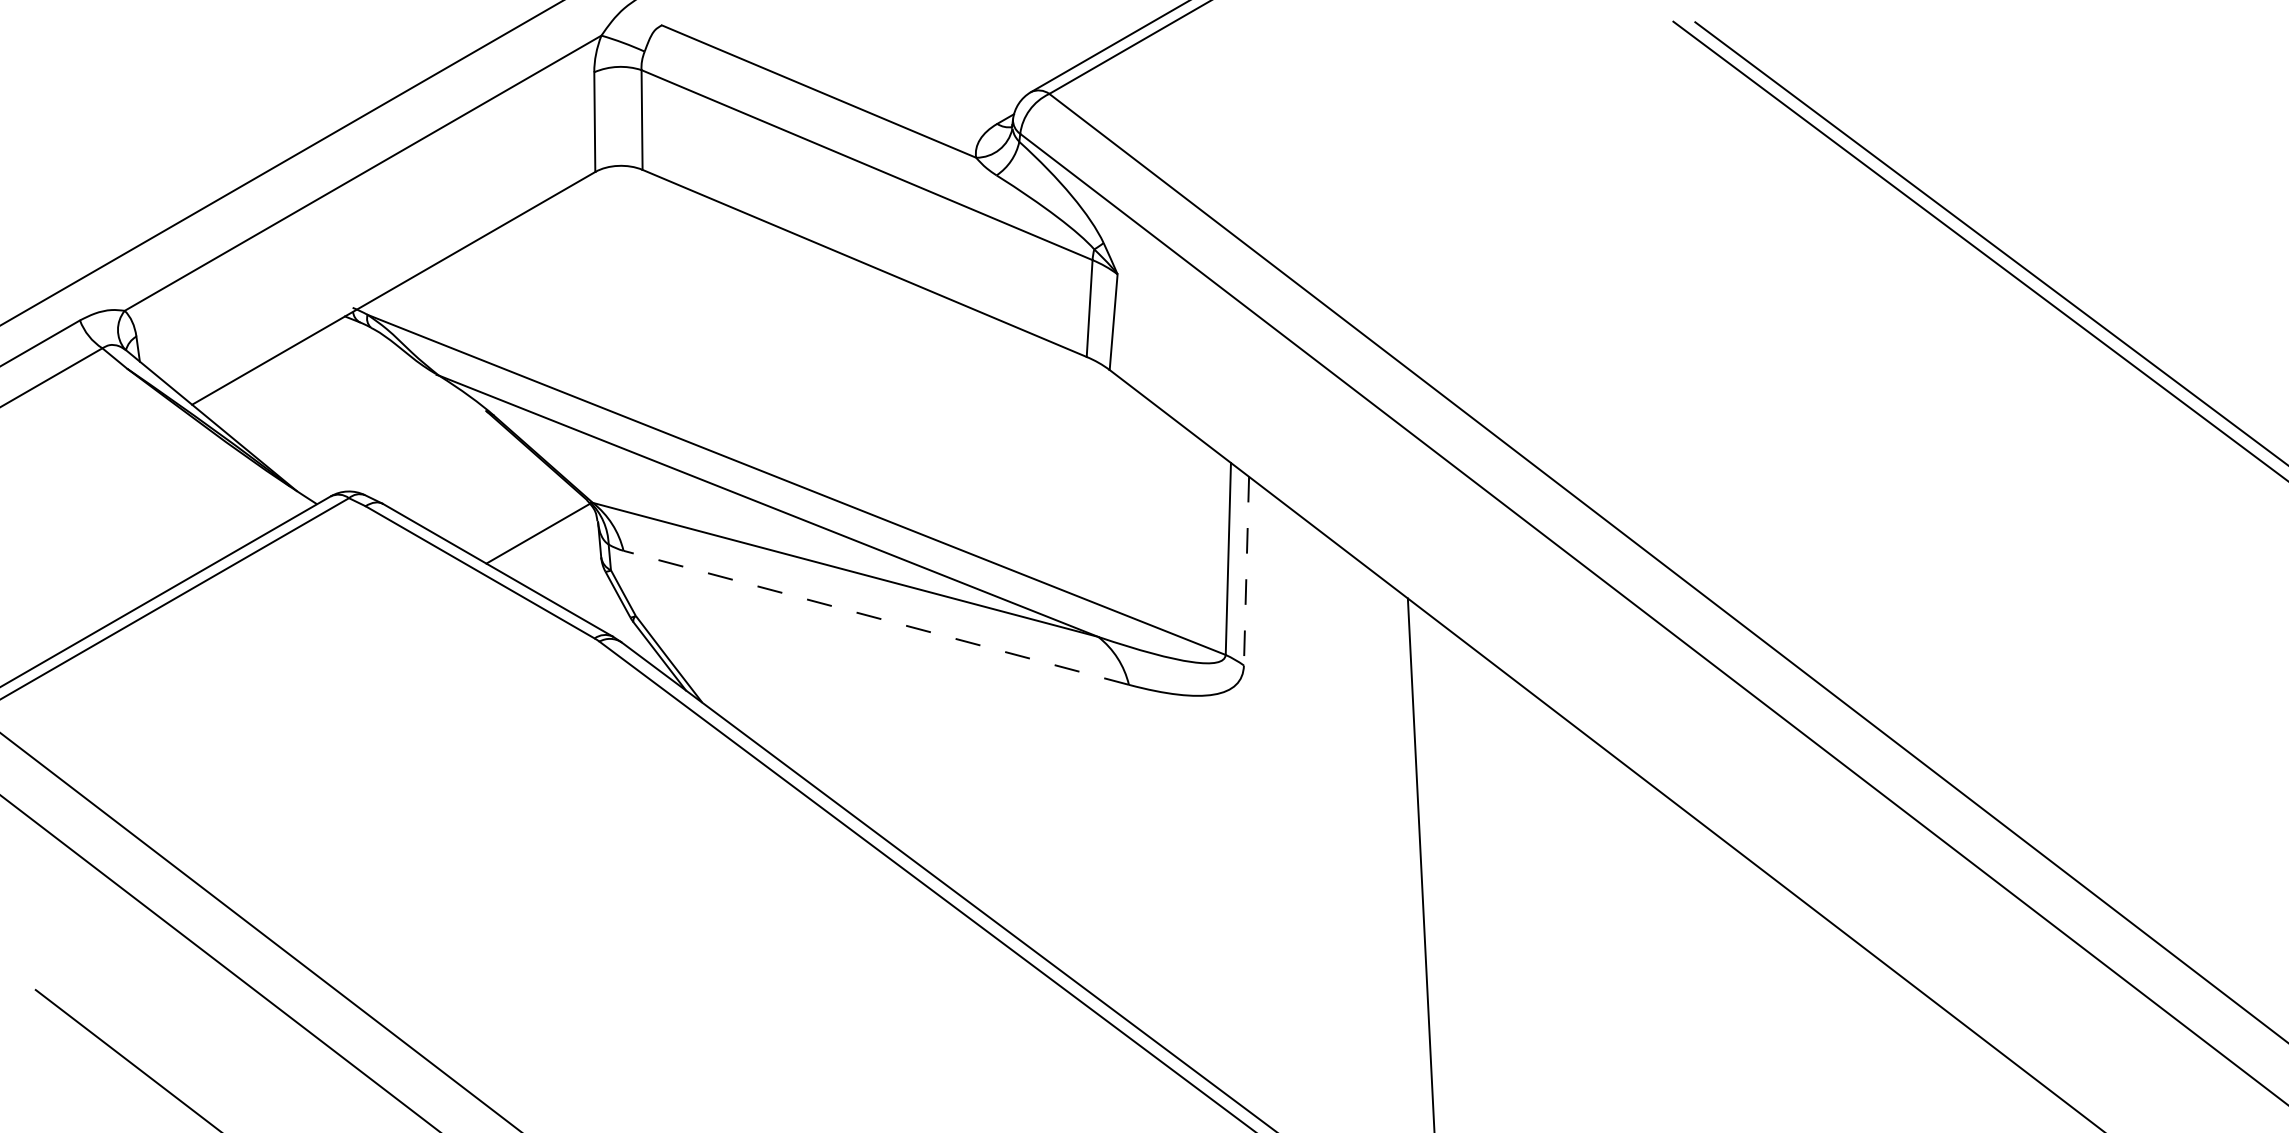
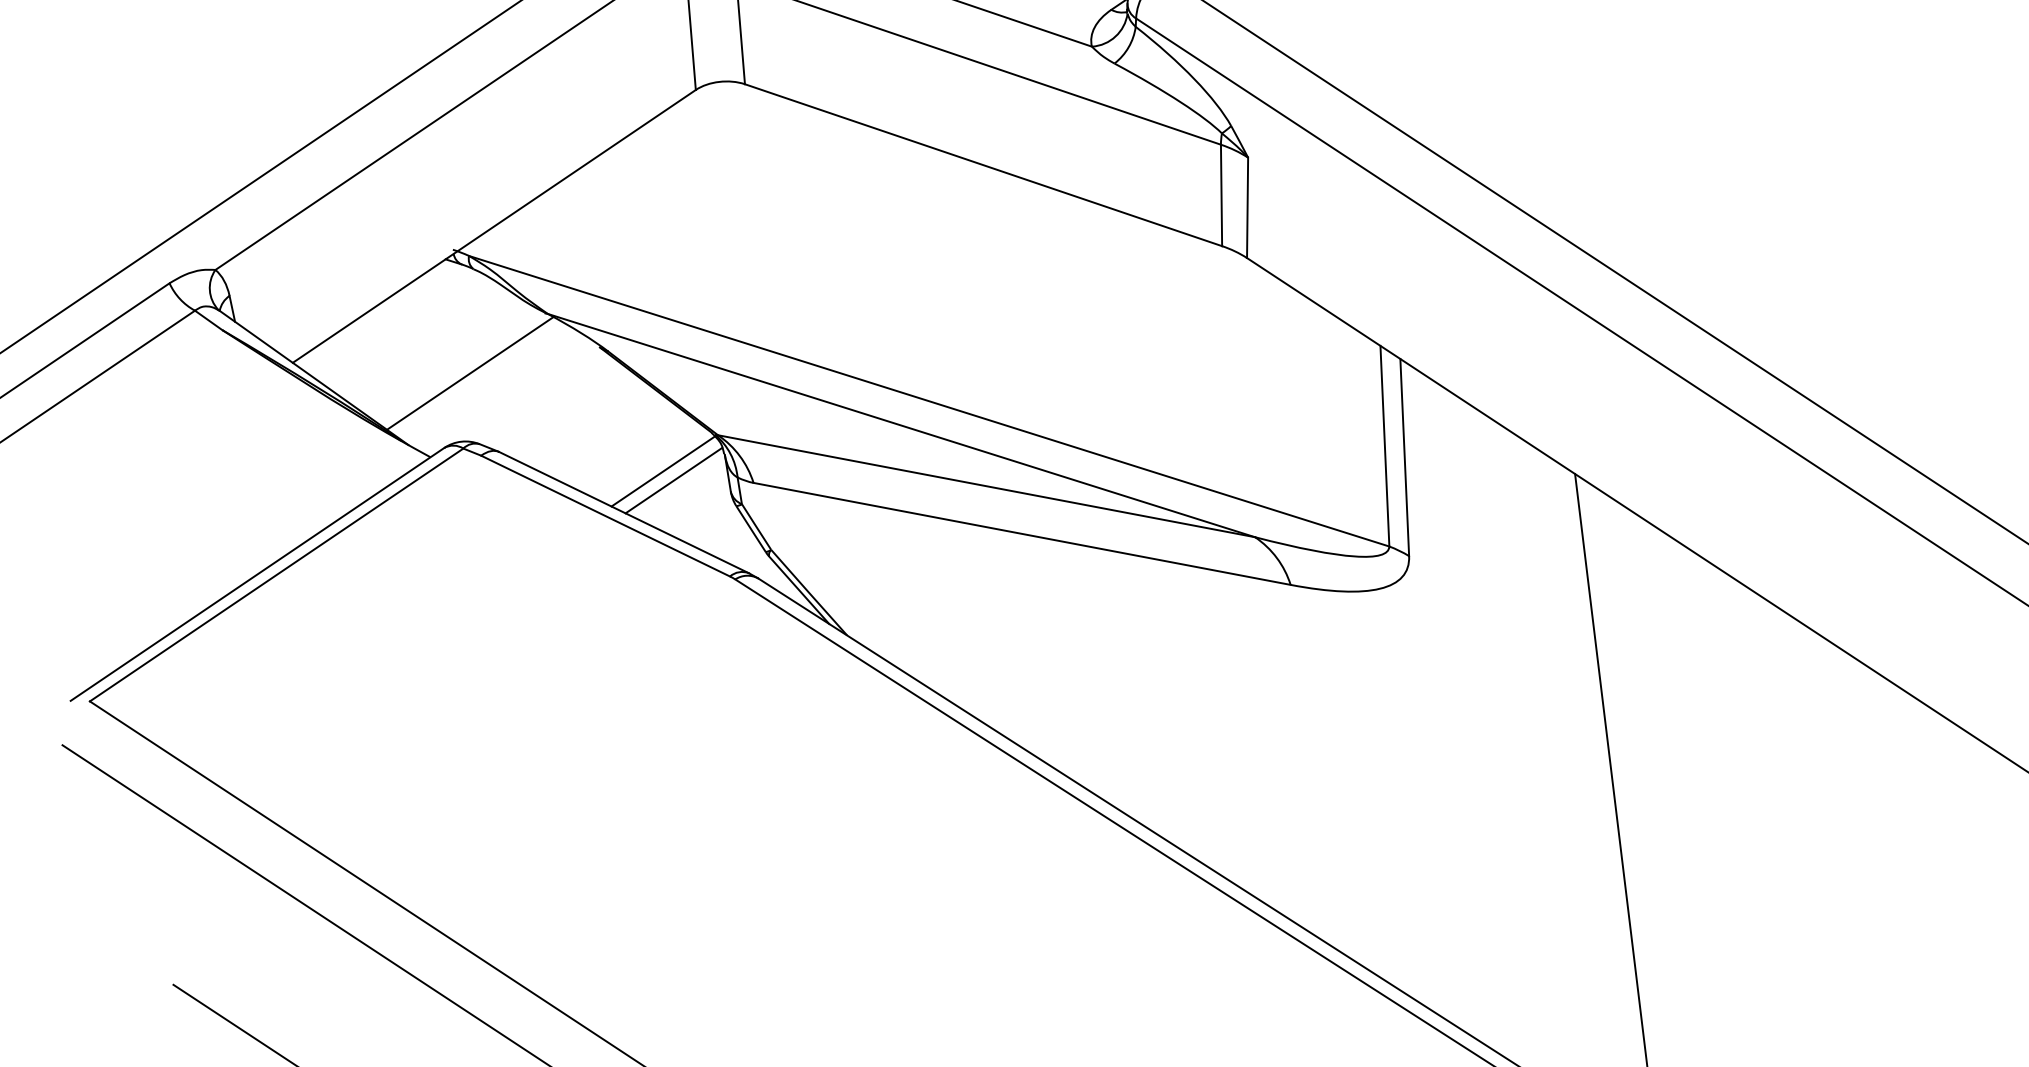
line: (360, 426) -> (469, 372), added
line: (547, 543) -> (673, 480), added
line: (1246, 571) -> (1404, 457), dashed -> solid
line: (875, 617) -> (1021, 533), dashed -> solid

